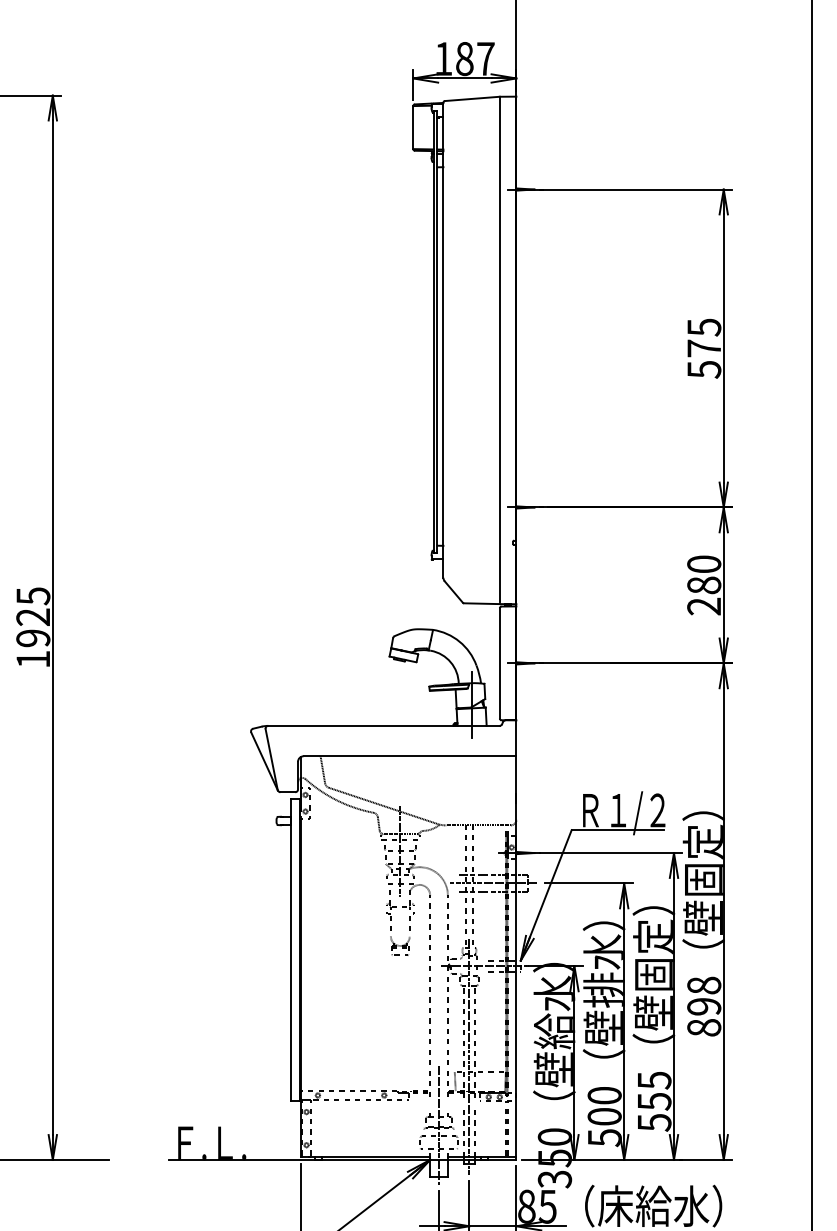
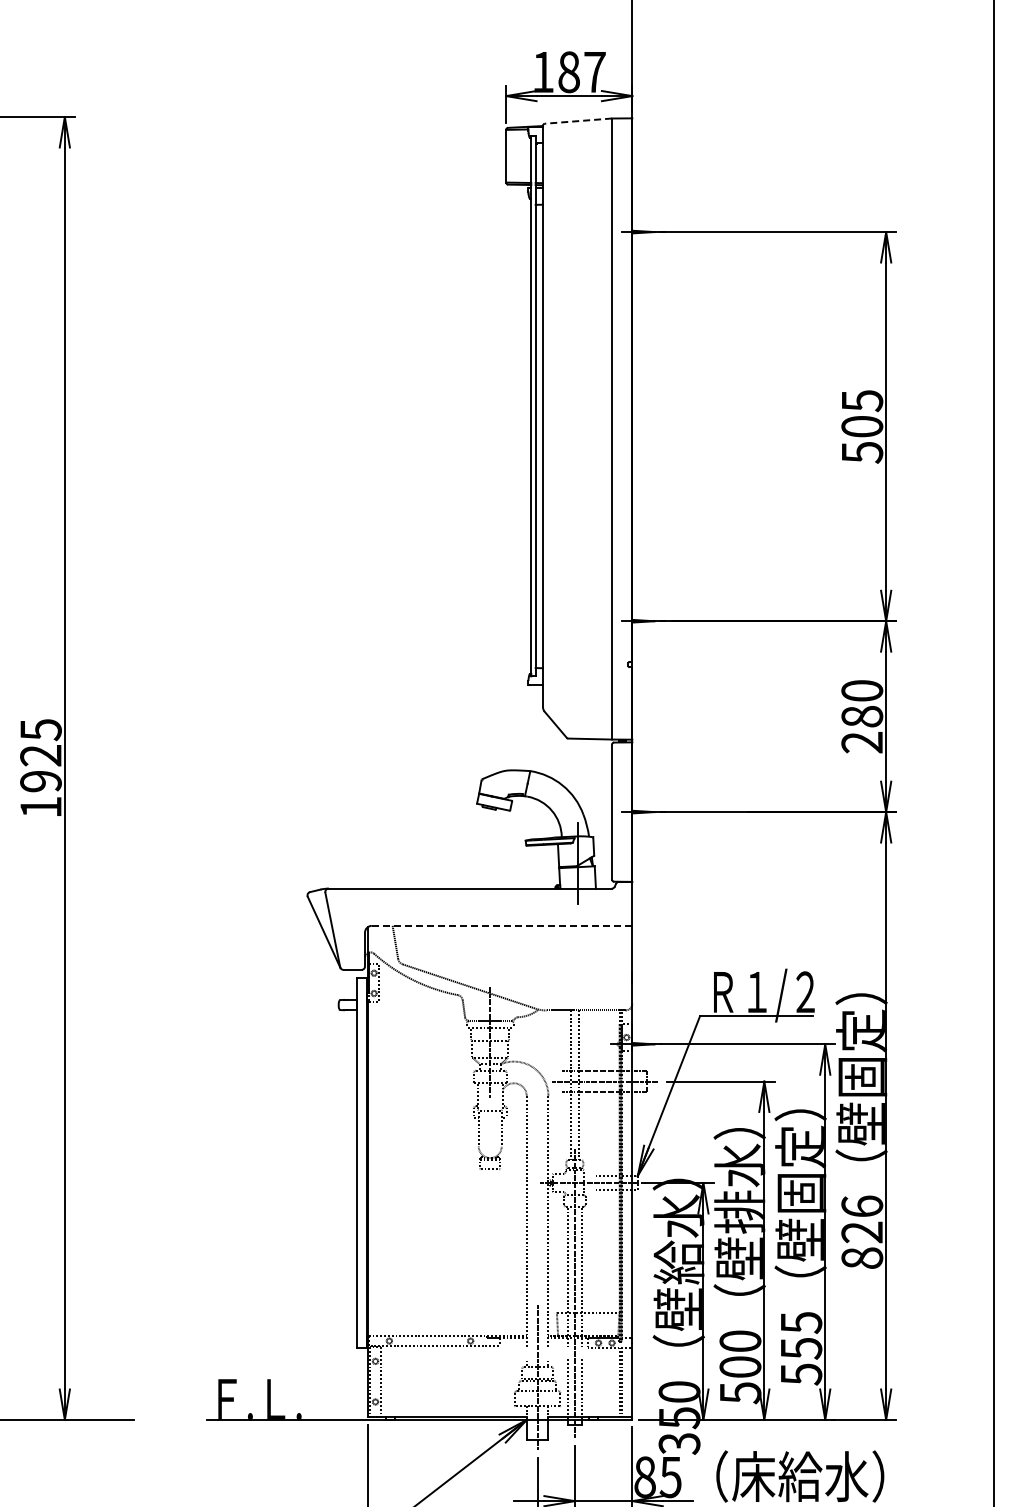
line: (472, 99) -> (578, 121), solid -> dashed
text: (704, 348) -> (862, 426), 575 -> 505
line: (409, 756) -> (501, 925), solid -> dashed
text: (704, 996) -> (862, 1219), 898 -> 826

